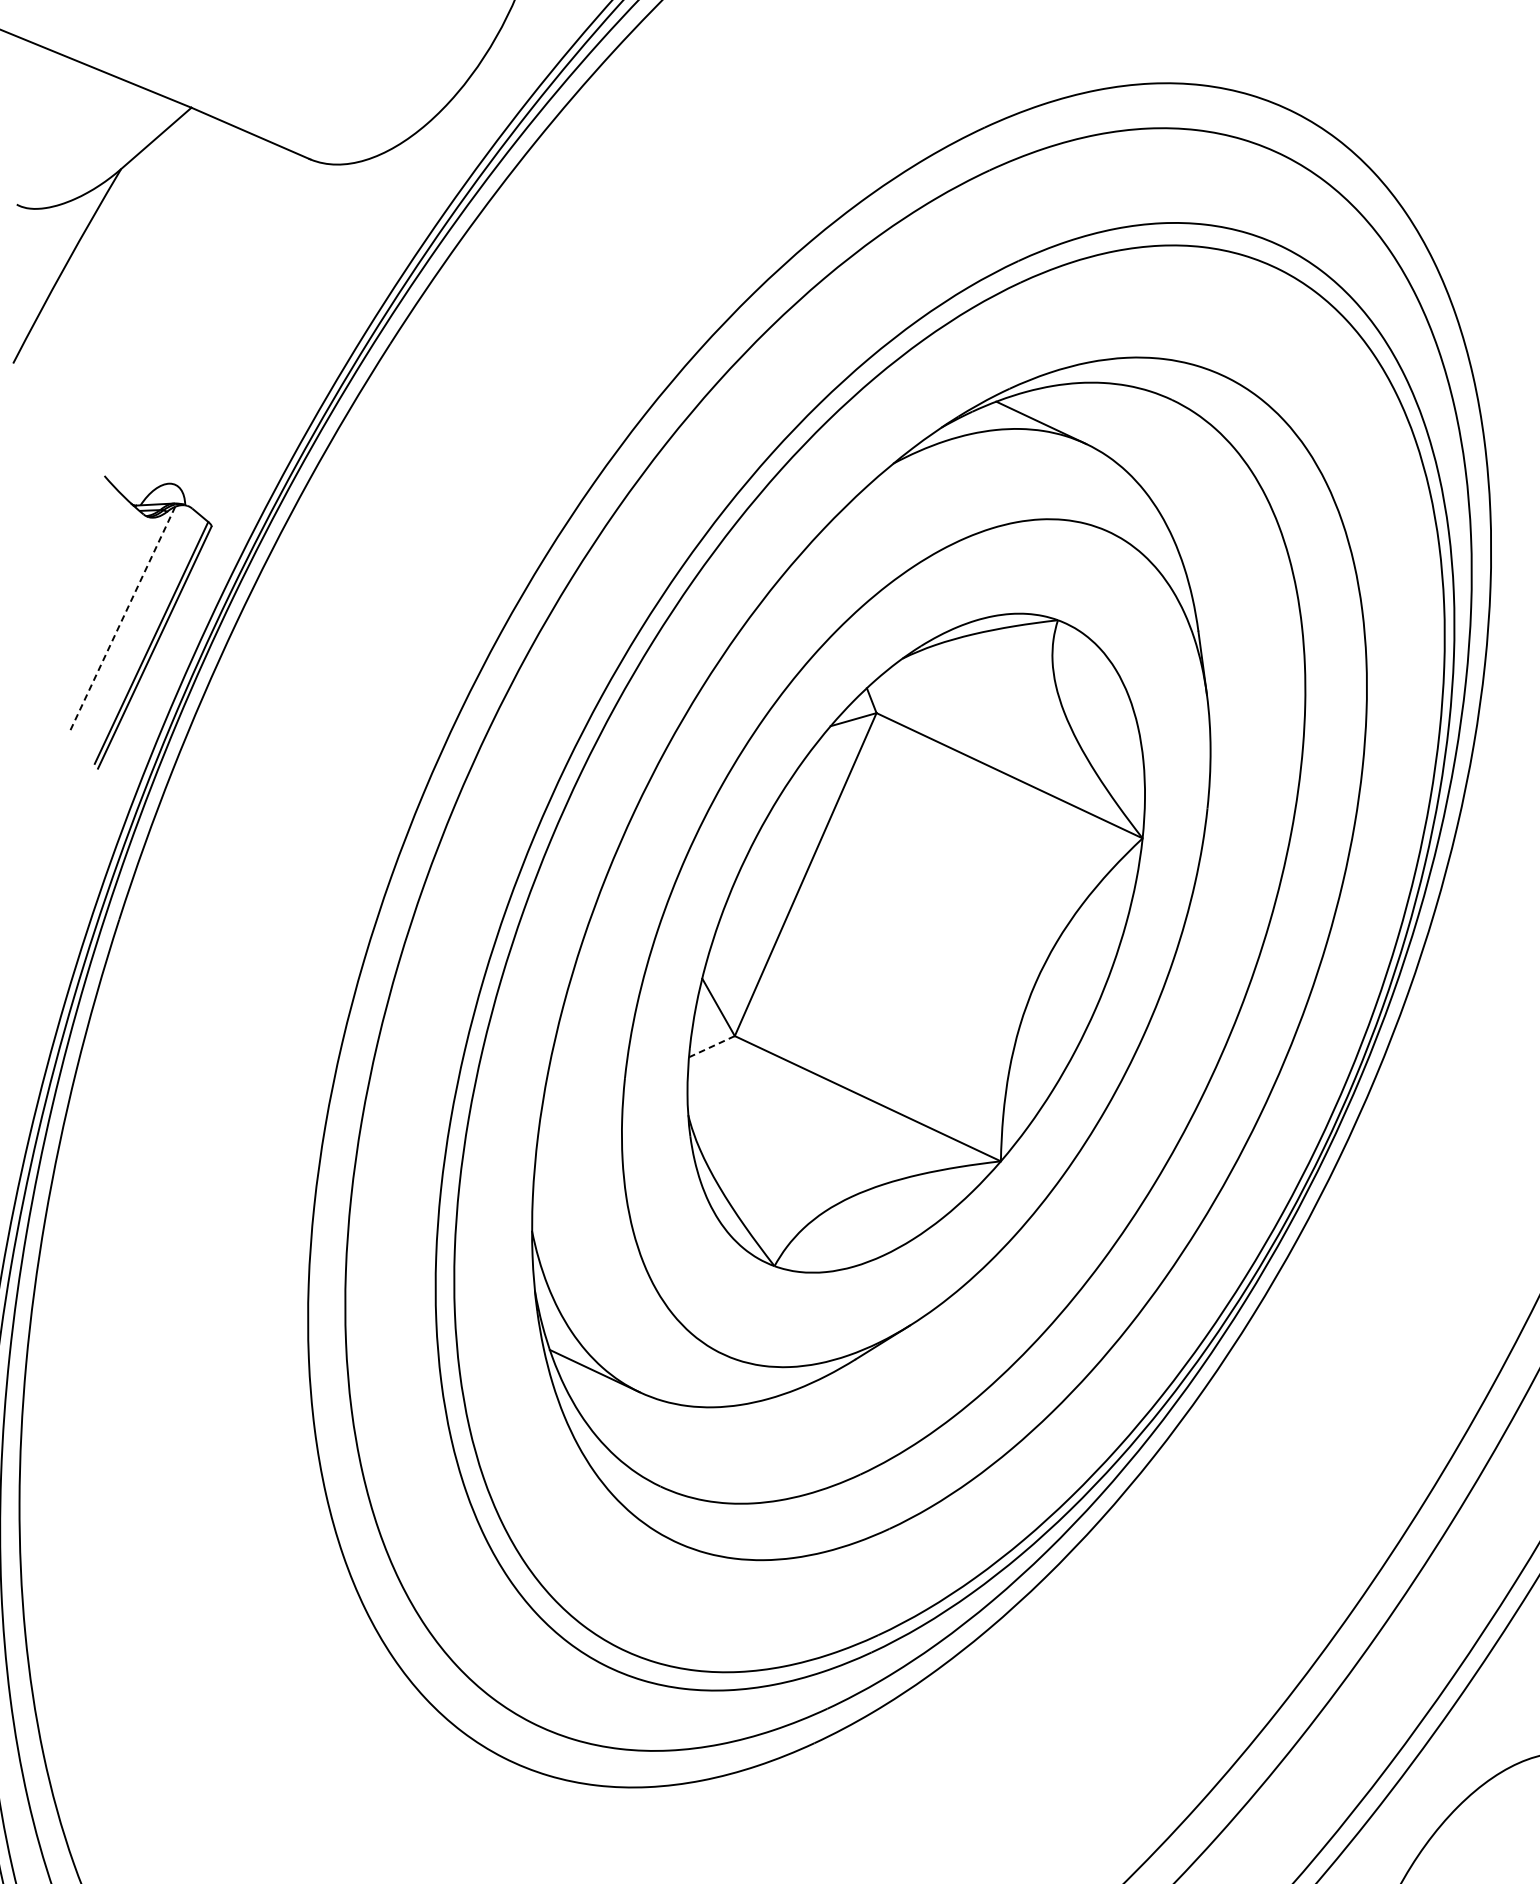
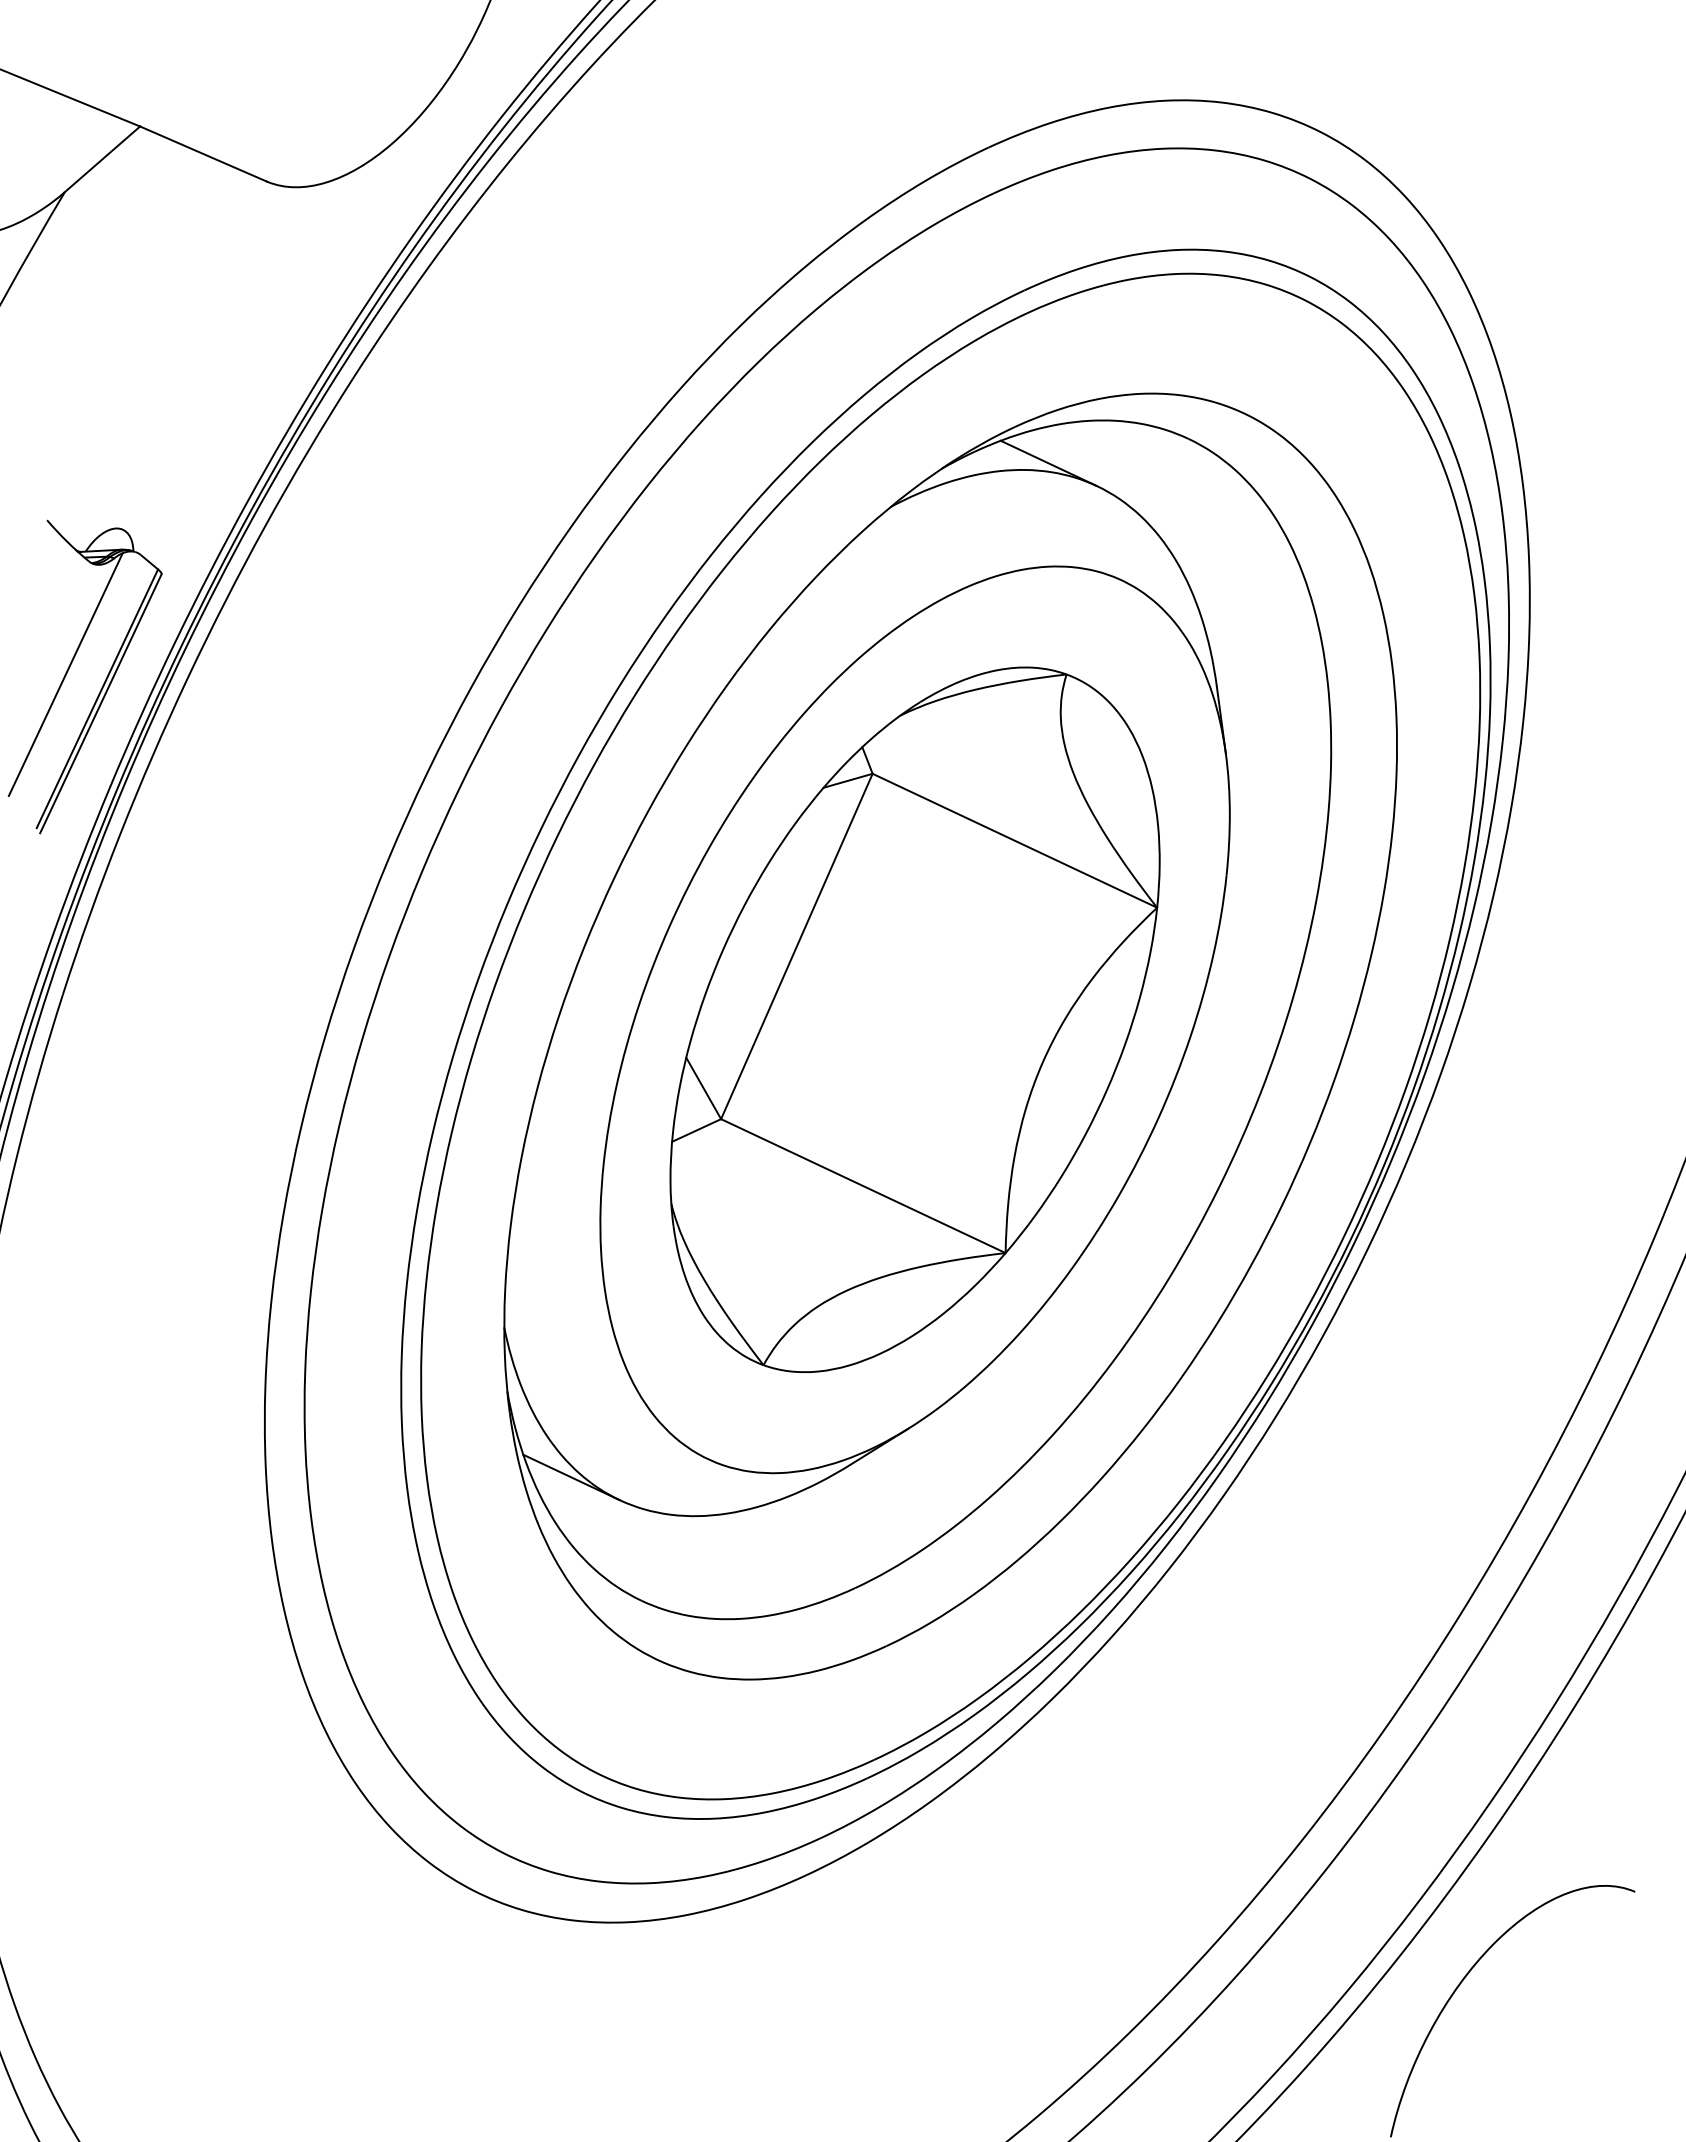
line: (121, 621) -> (65, 675), dashed -> solid
line: (711, 1046) -> (696, 1130), dashed -> solid

